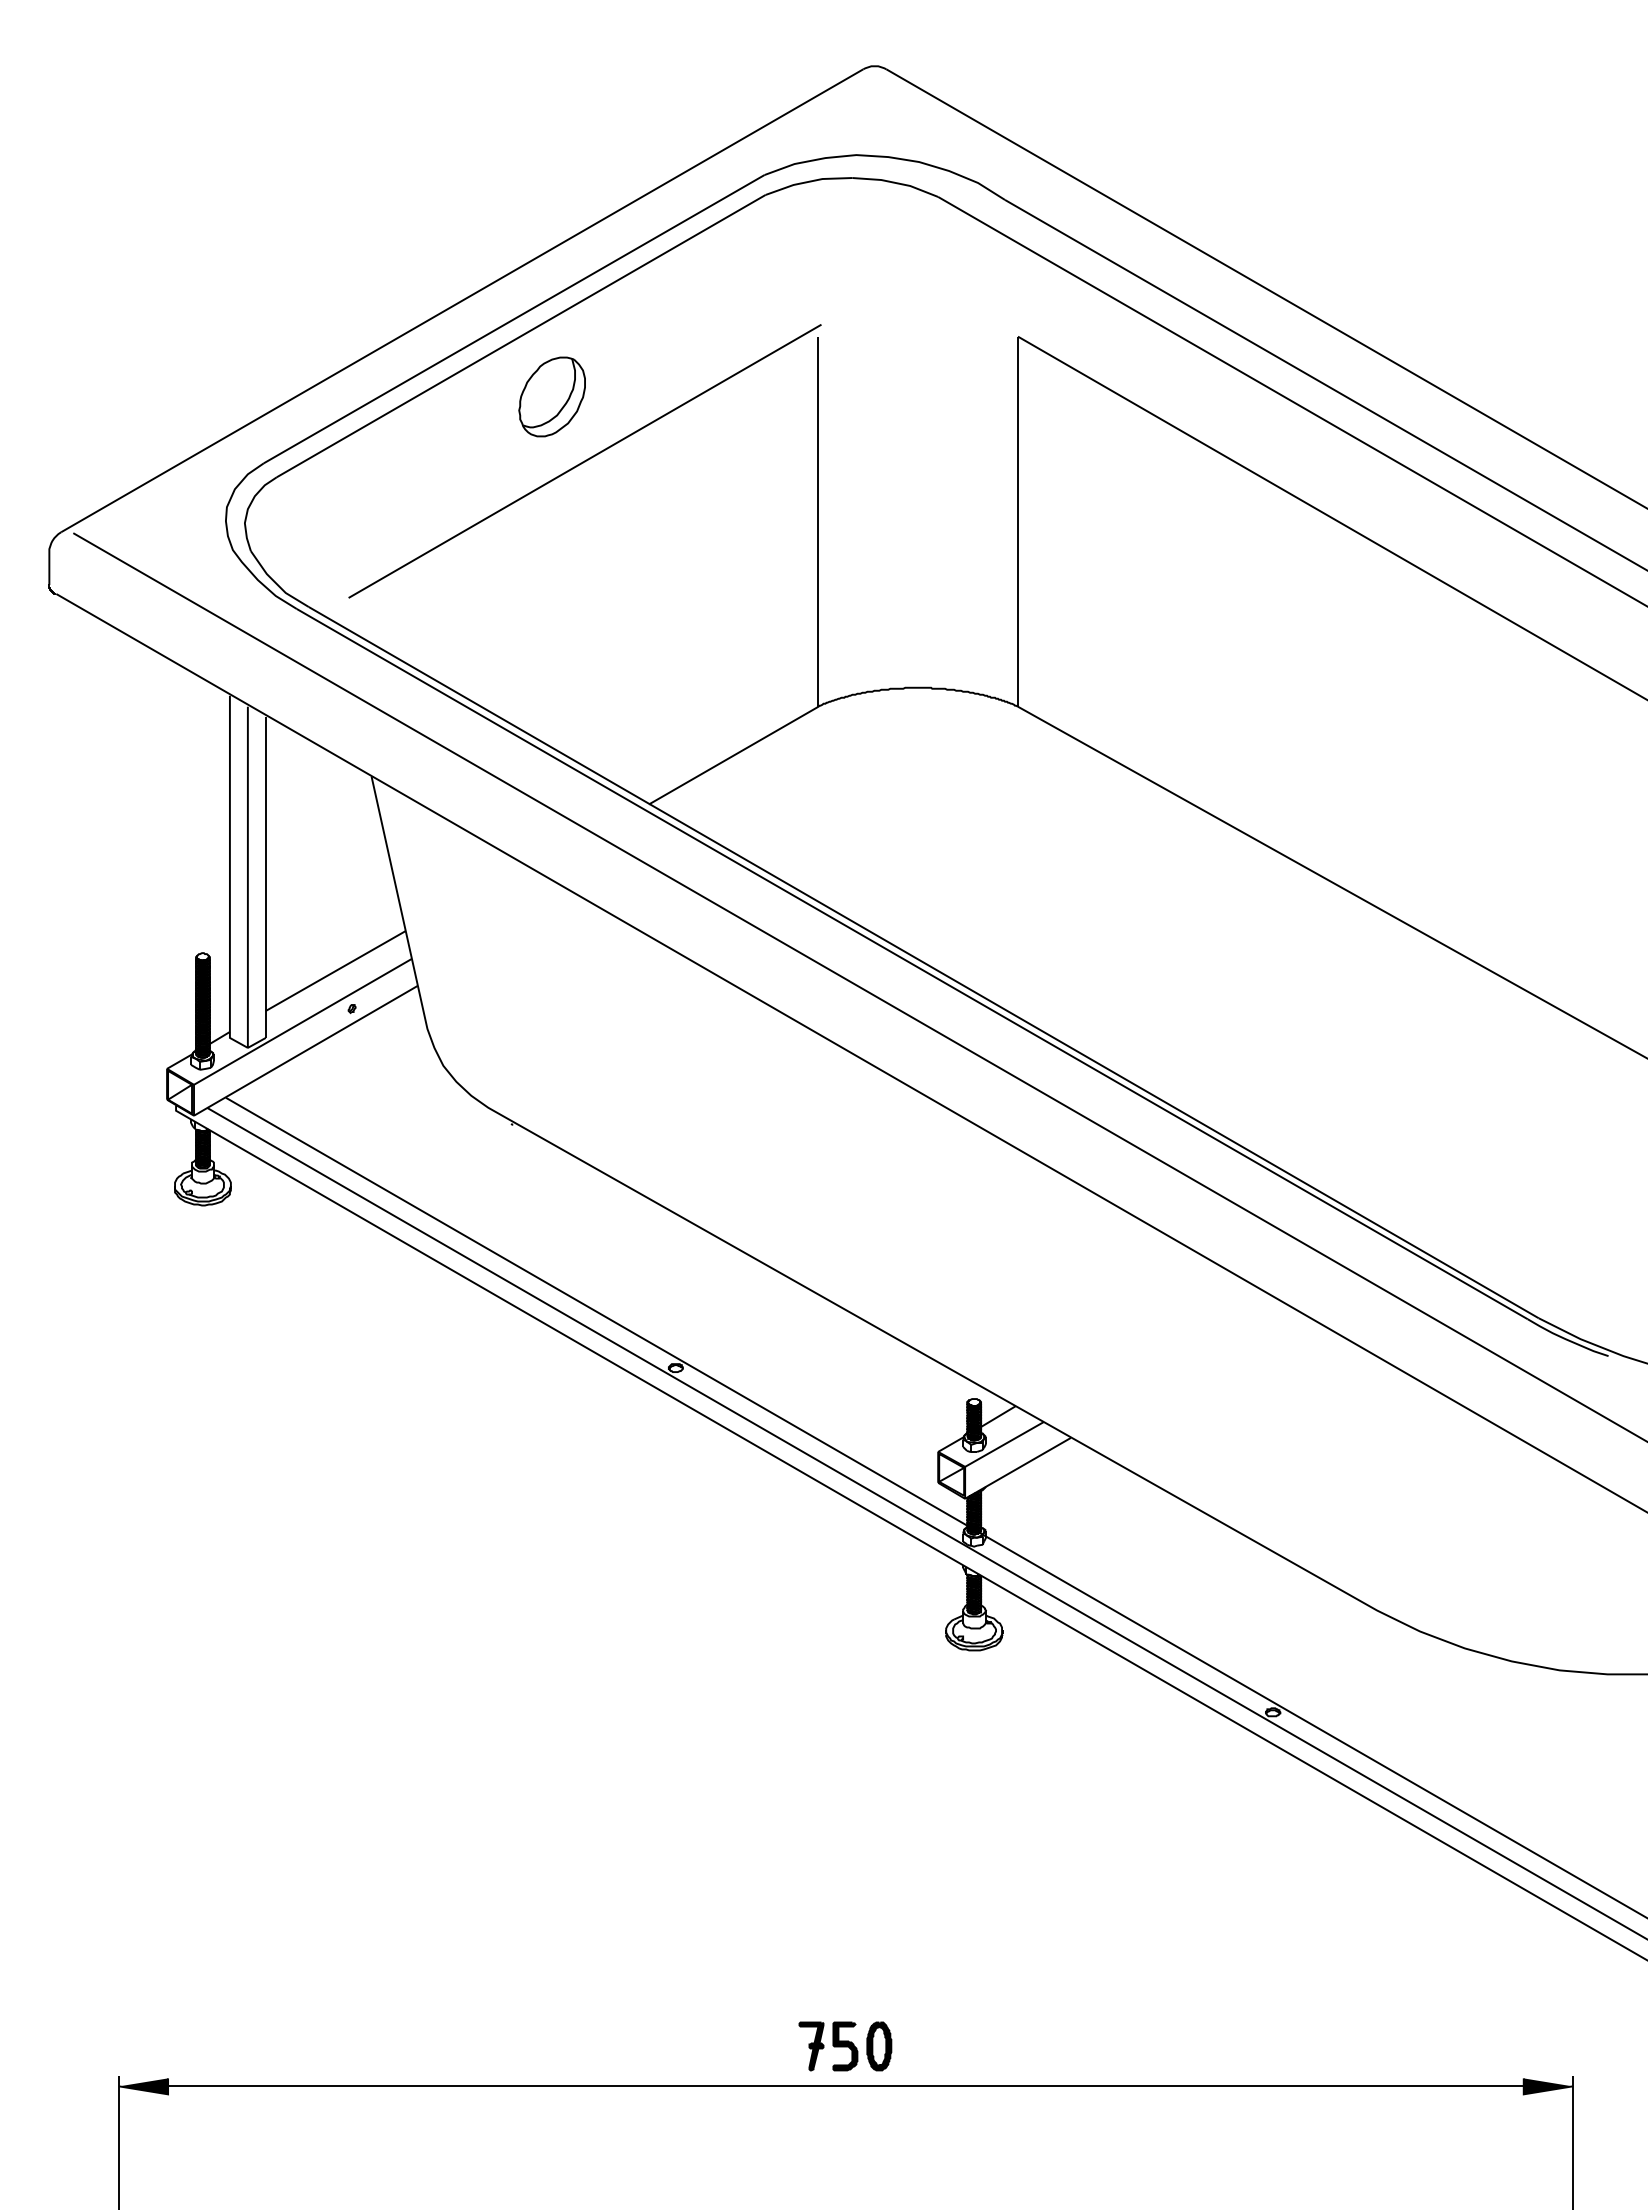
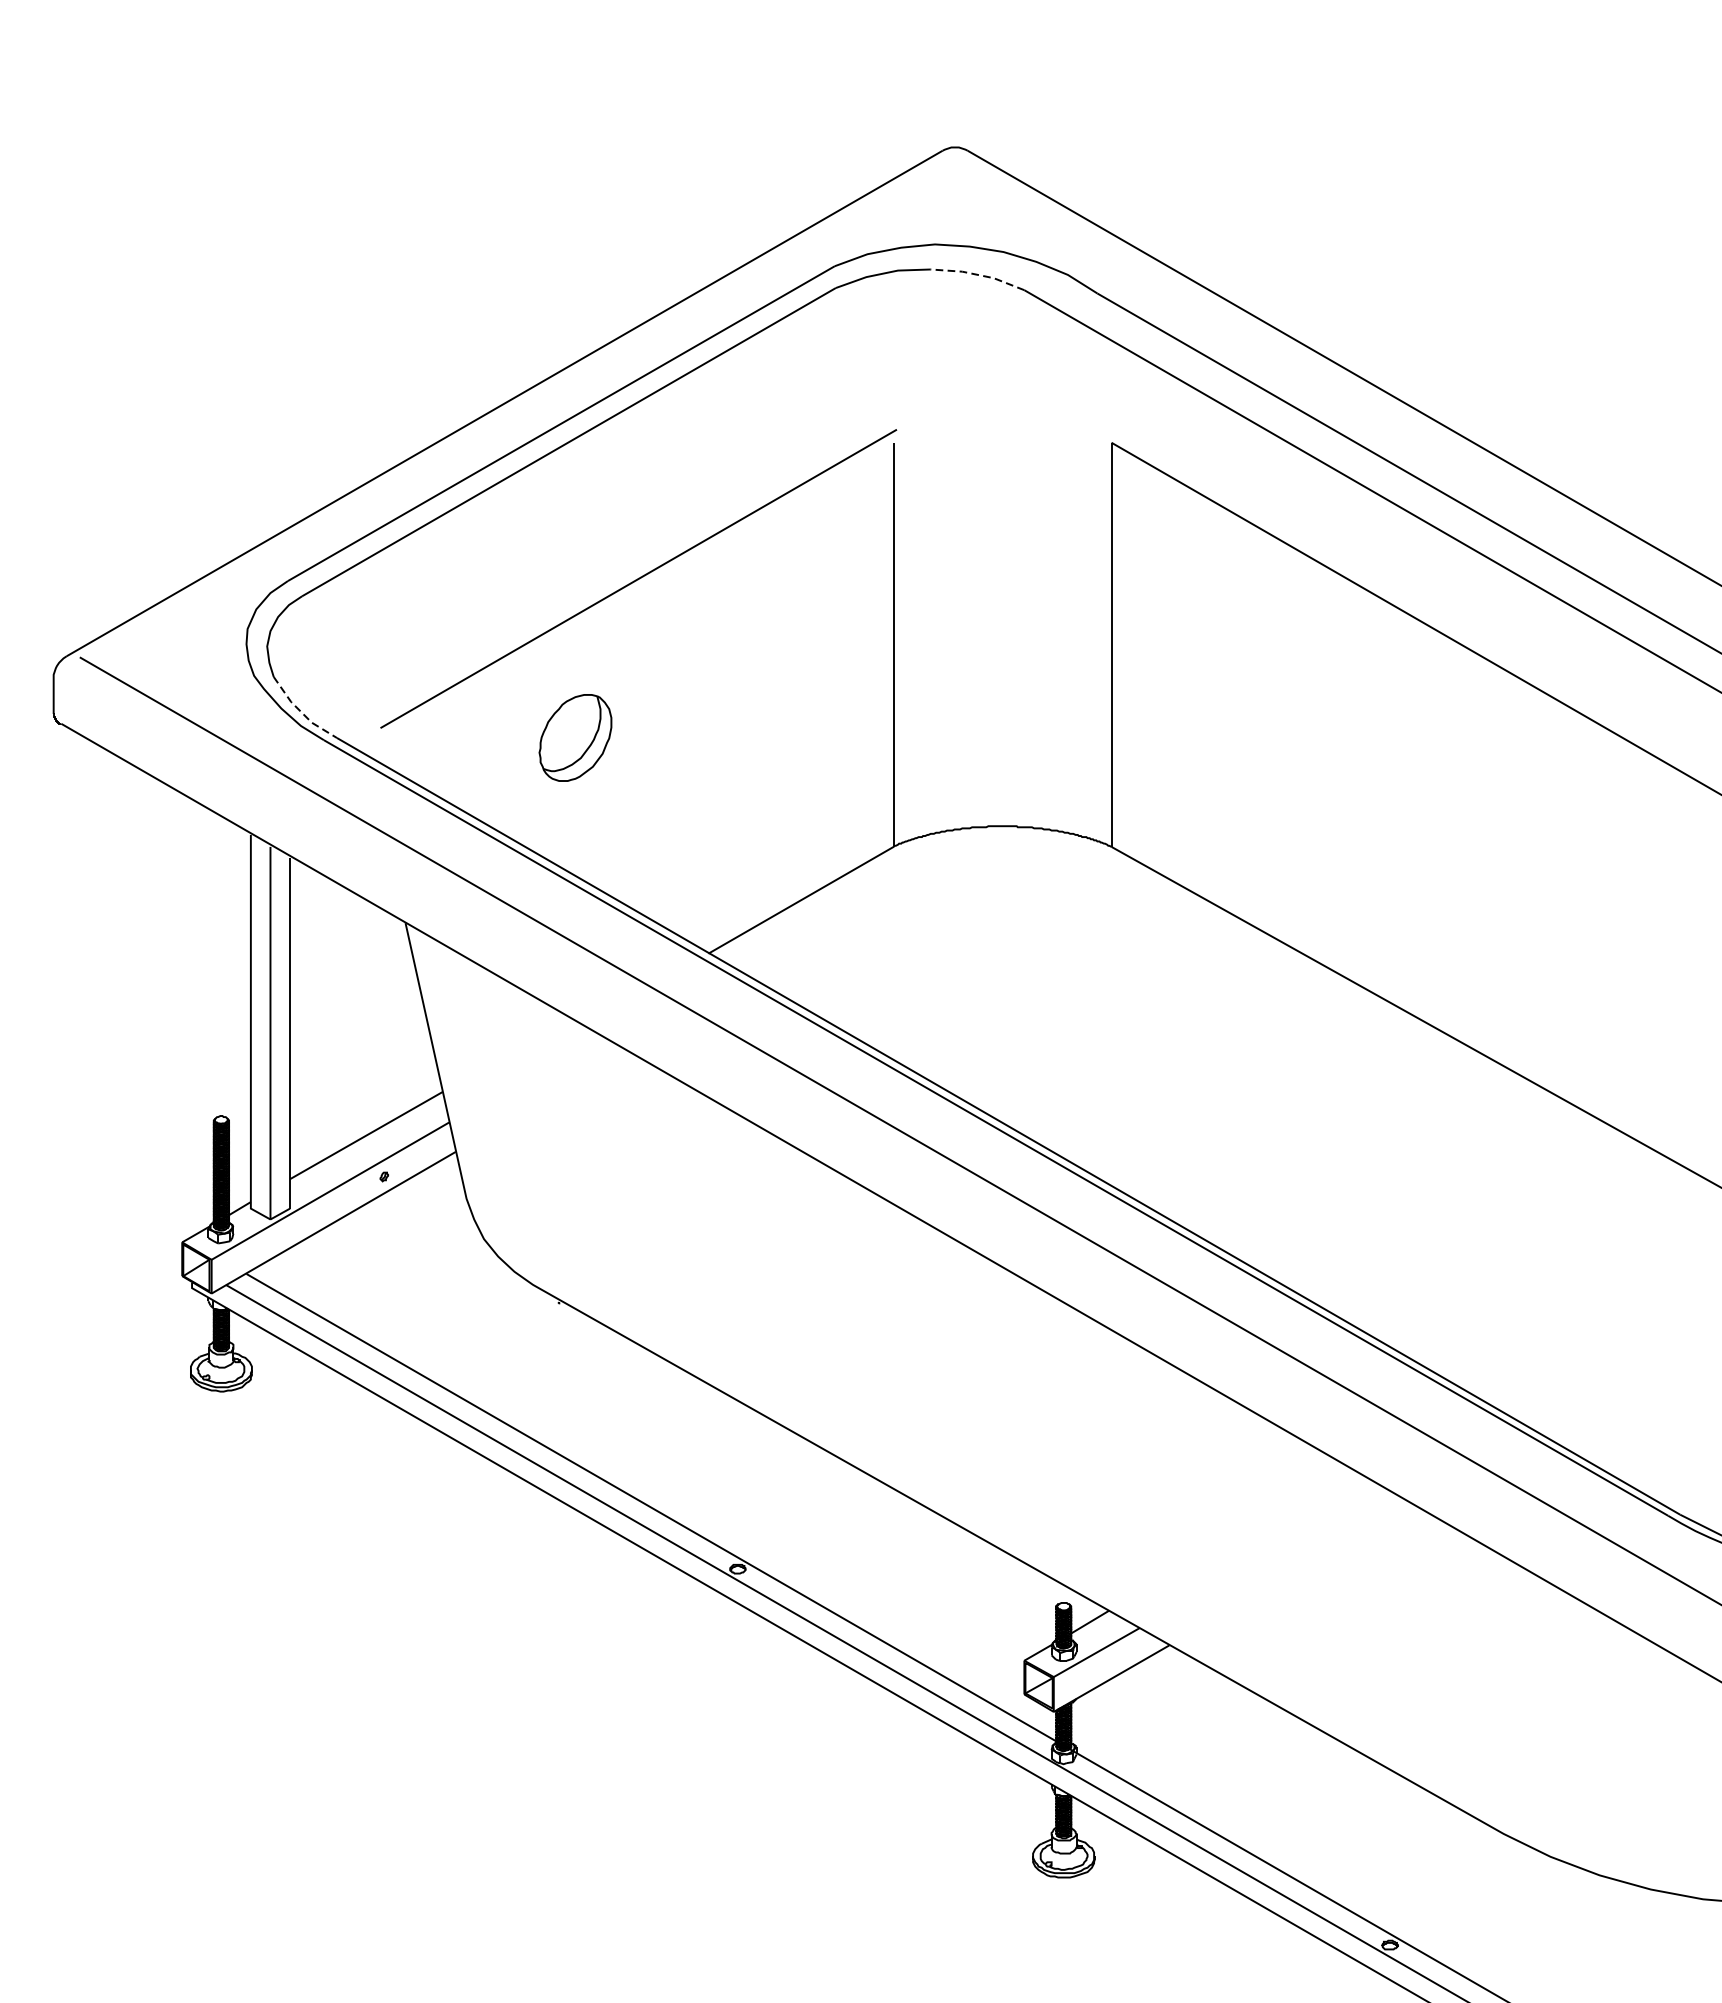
line: (896, 183) -> (978, 275), solid -> dashed
part: (551, 396) -> (574, 737), moved
line: (275, 583) -> (300, 712), solid -> dashed

